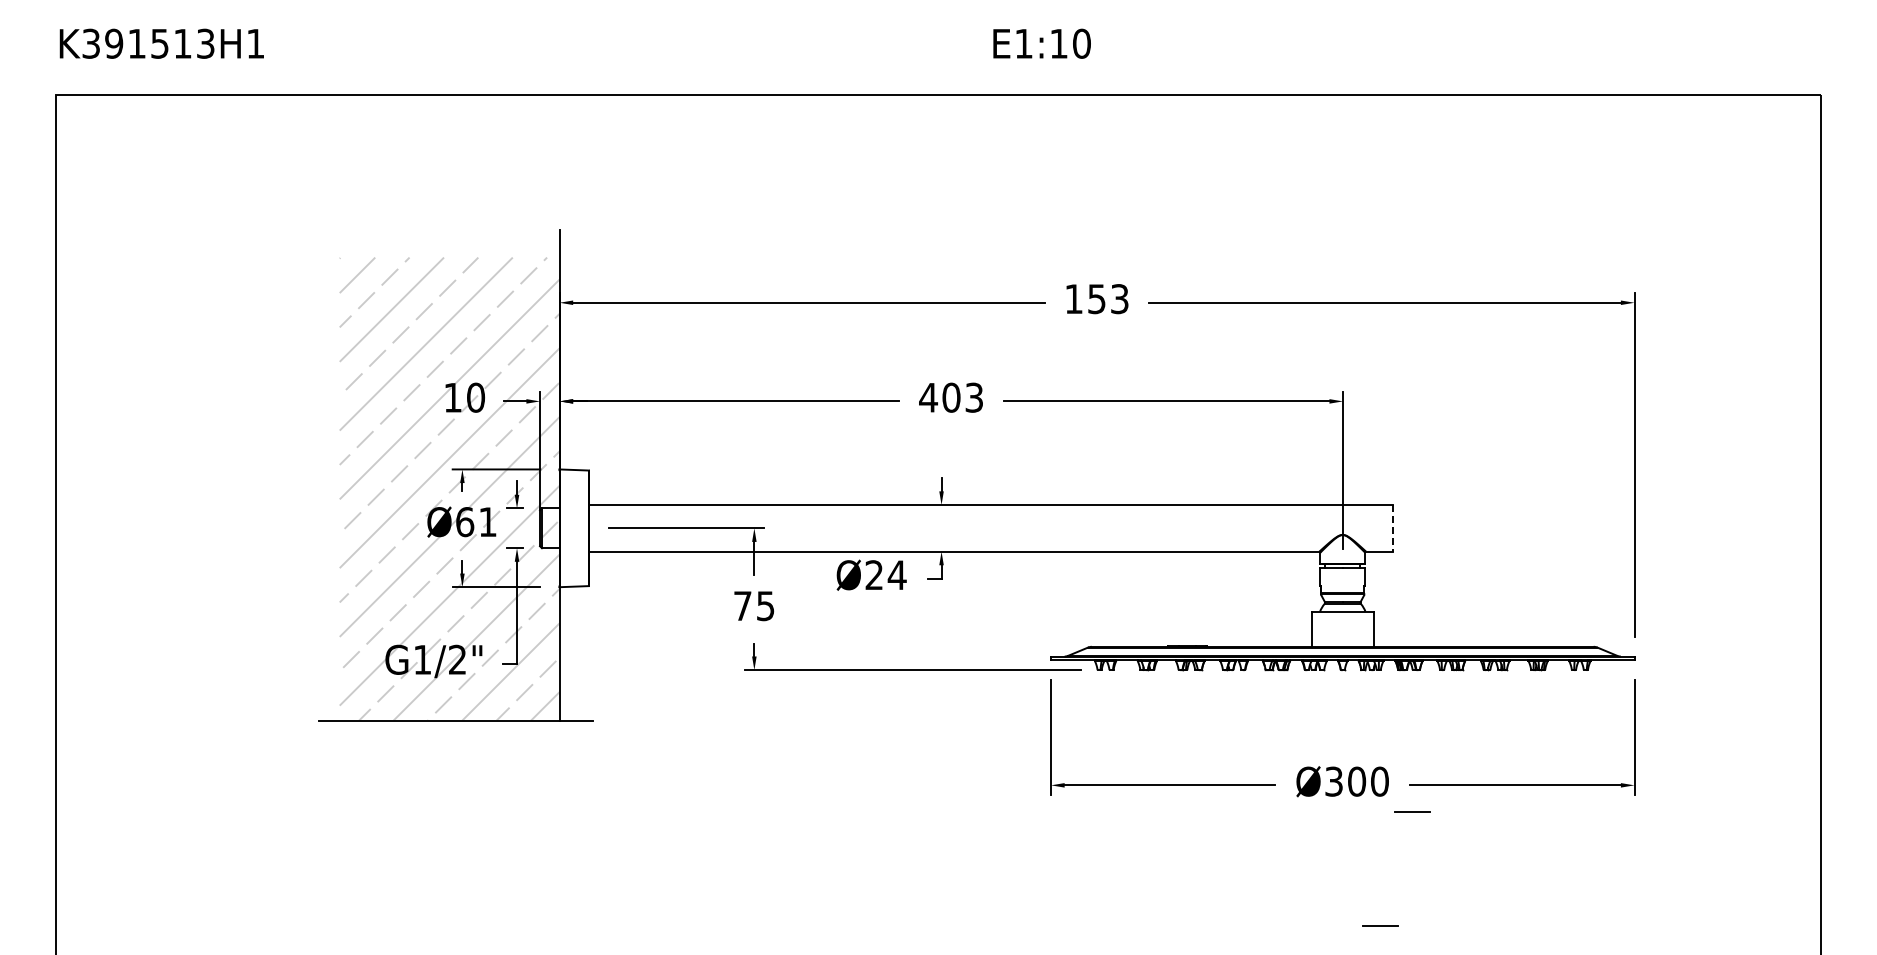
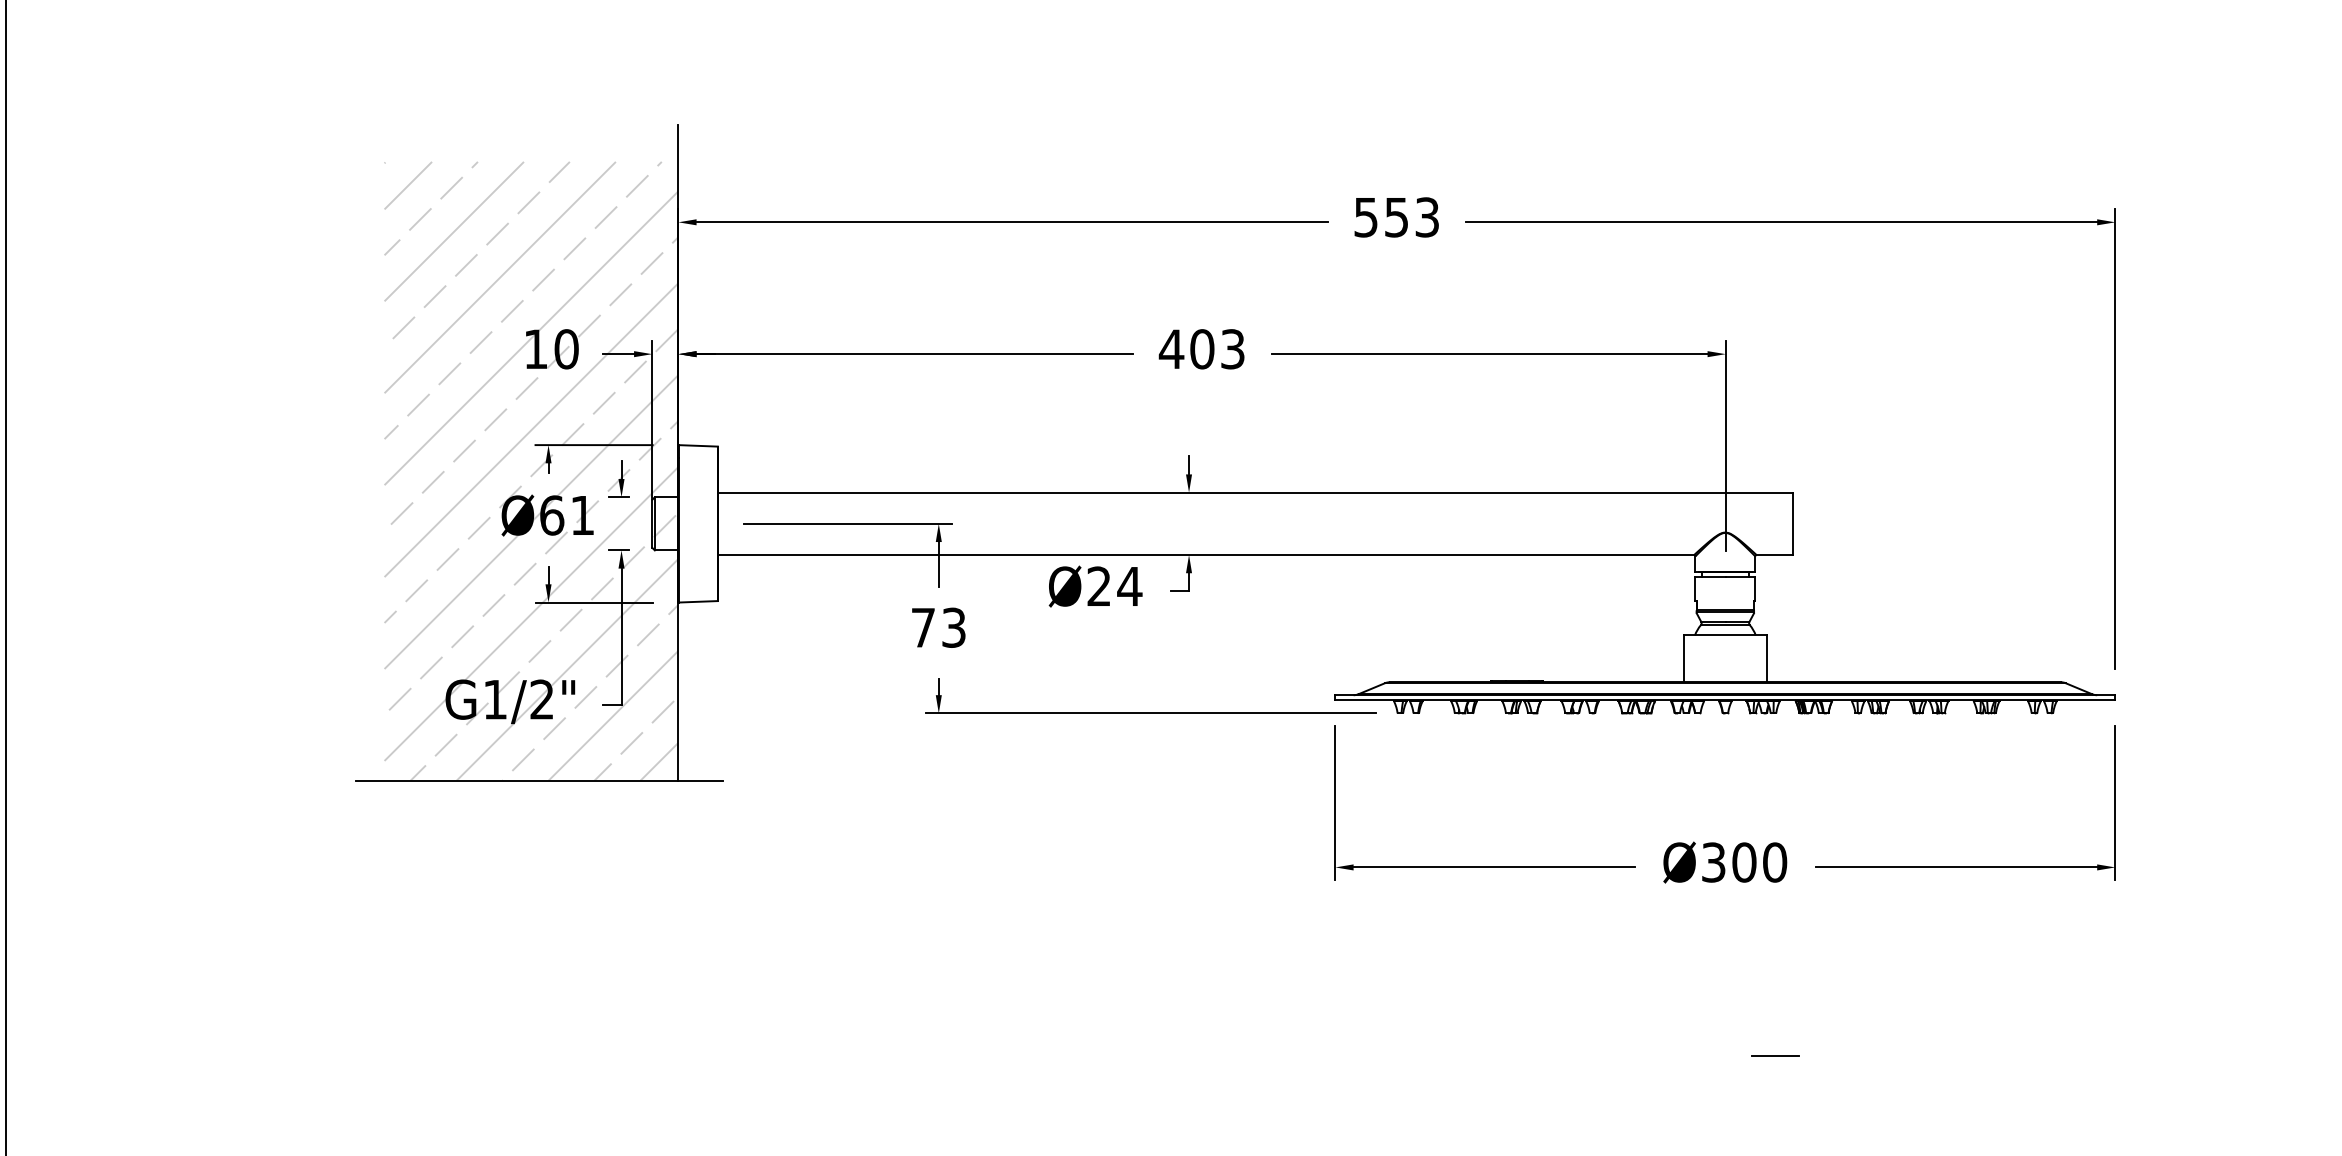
text: (1073, 299) -> (1365, 217), 153 -> 553
line: (1393, 528) -> (1793, 524), dashed -> solid
text: (765, 605) -> (953, 627), 75 -> 73
line: (1412, 811) -> (1818, 902), removed

